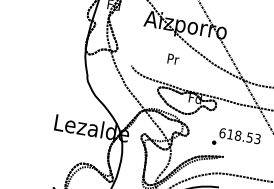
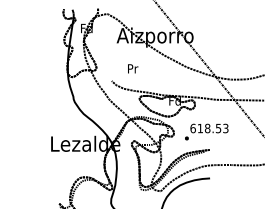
text: (173, 59) -> (133, 68), moved
text: (236, 138) -> (206, 131), moved

